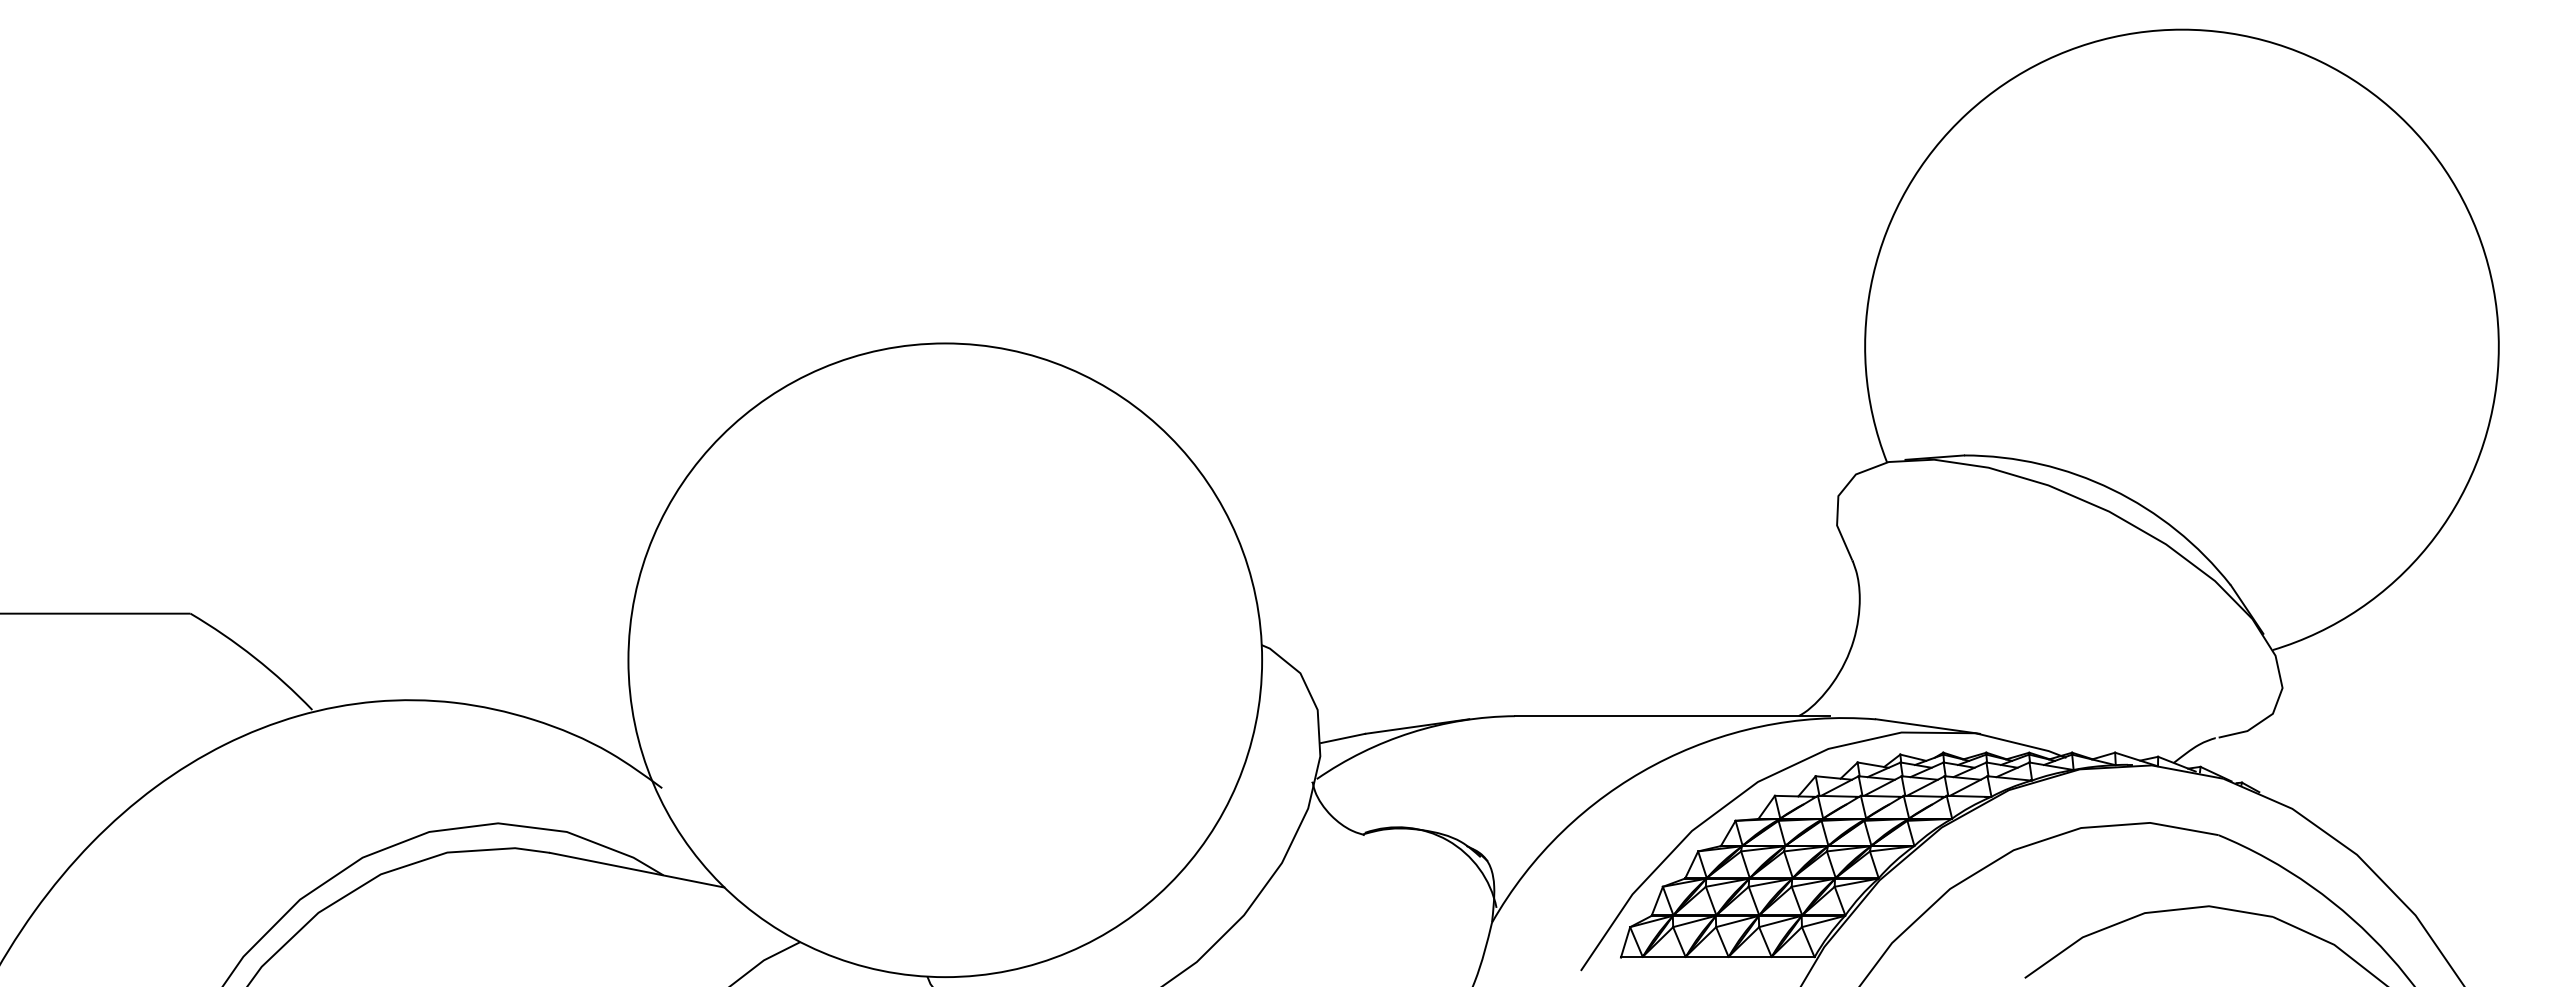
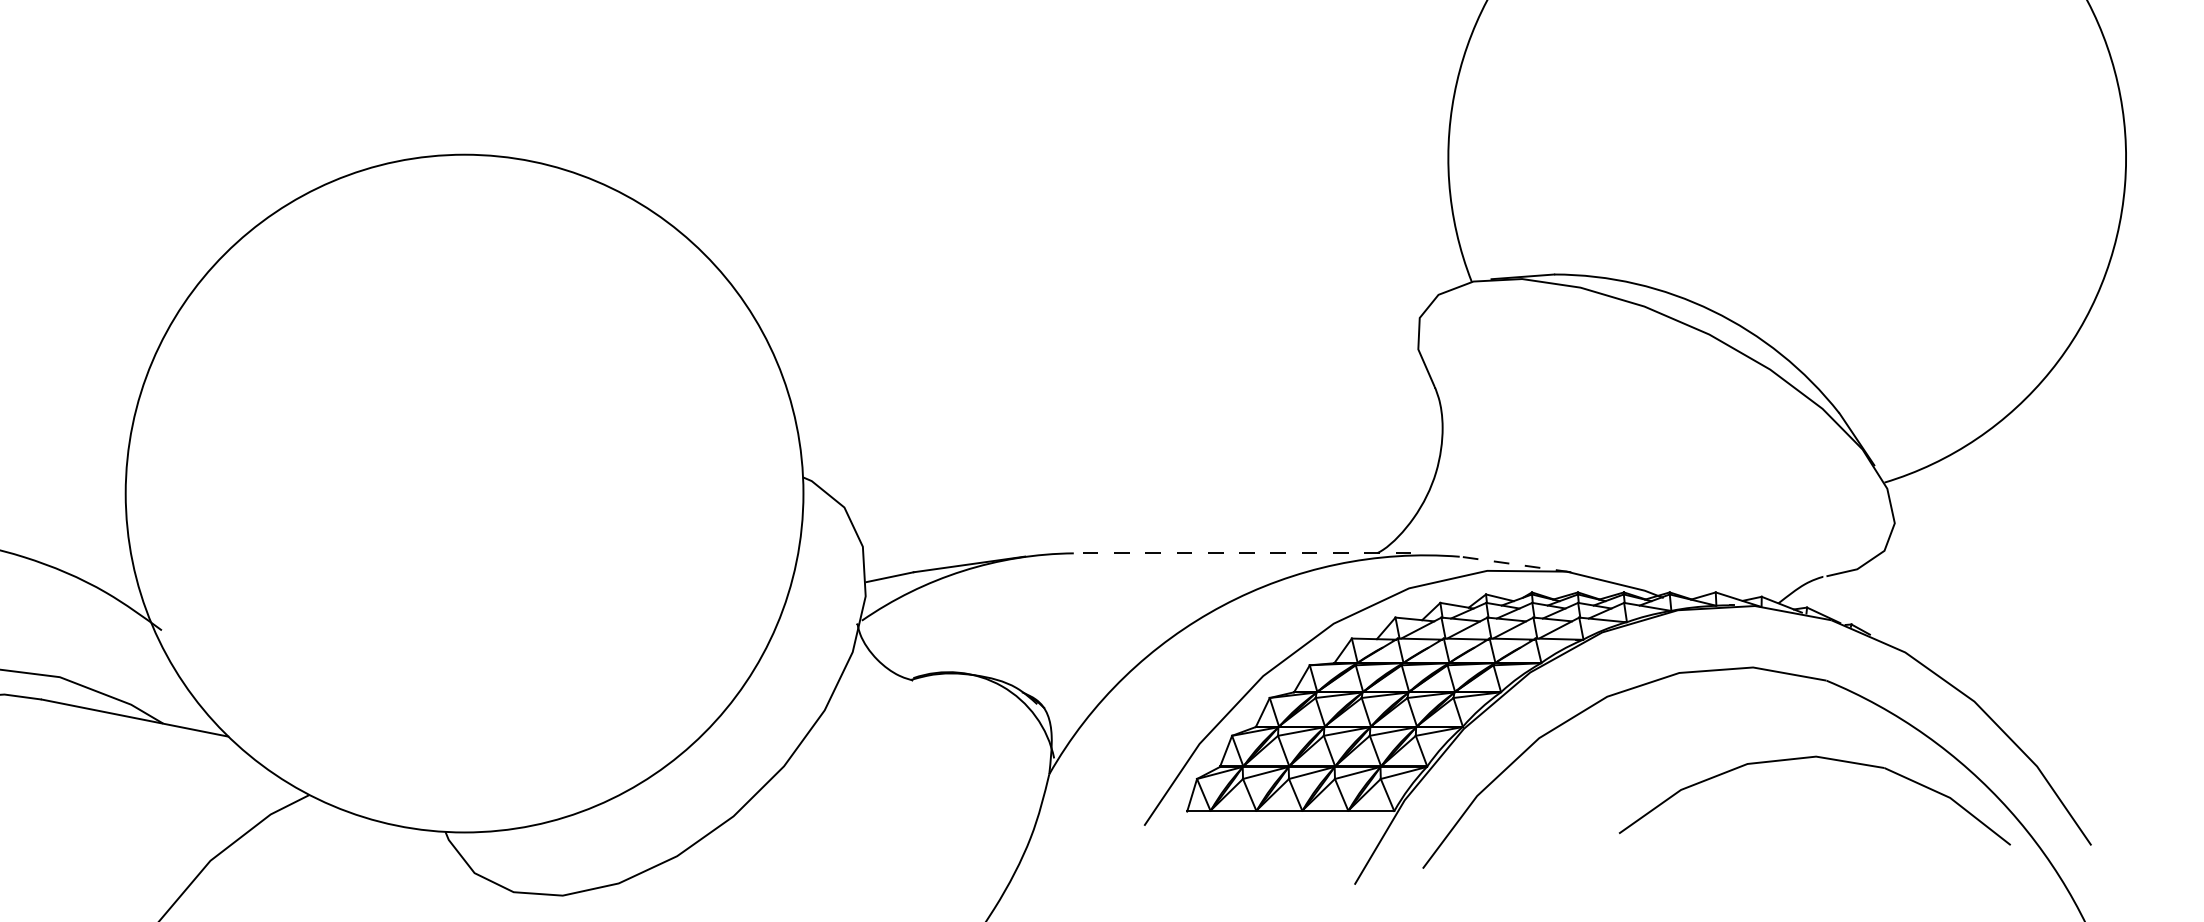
line: (1672, 716) -> (1242, 553), solid -> dashed
line: (1927, 726) -> (1515, 564), solid -> dashed

